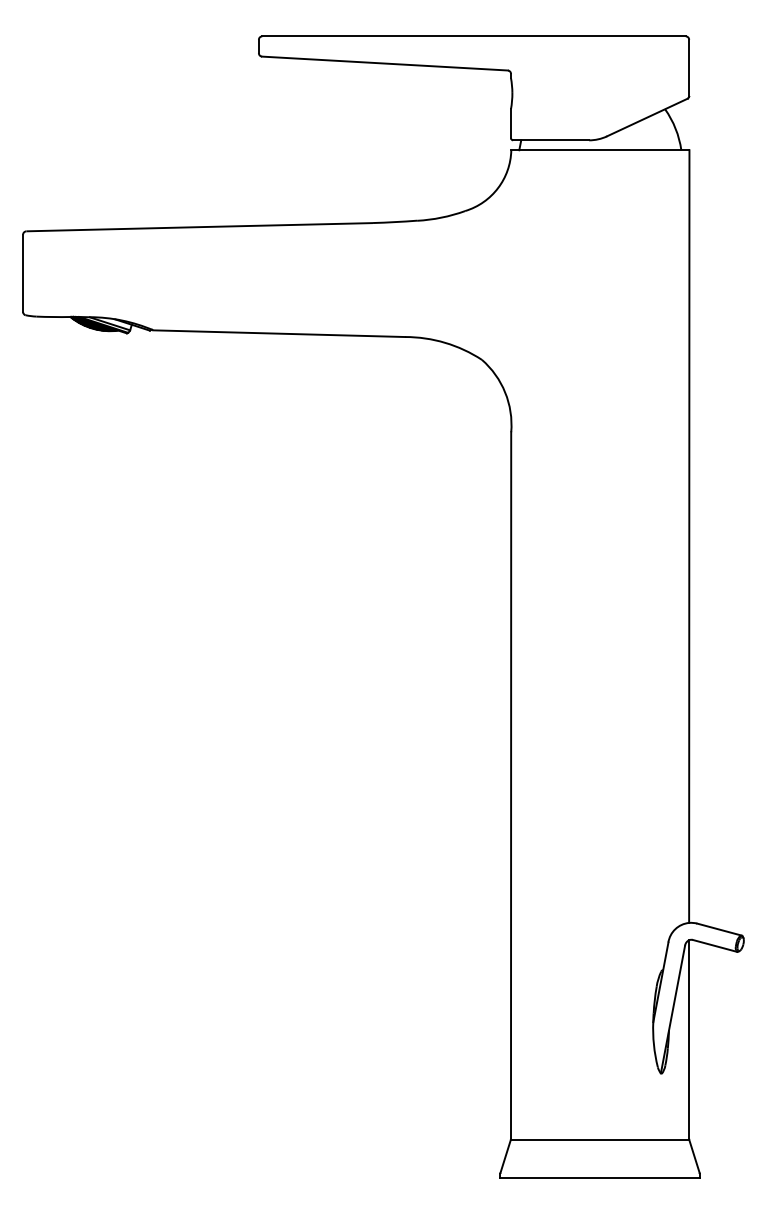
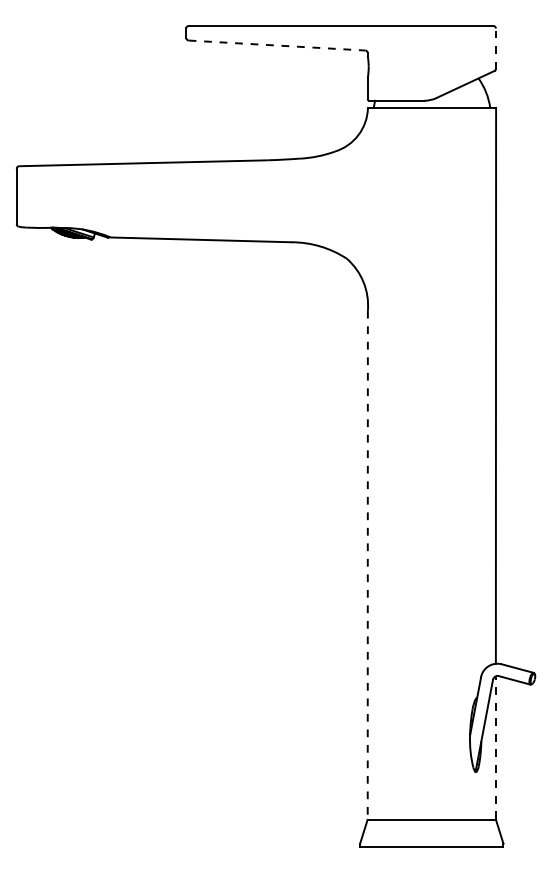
line: (385, 63) -> (277, 45), solid -> dashed
line: (689, 67) -> (496, 48), solid -> dashed
line: (511, 786) -> (368, 565), solid -> dashed
line: (689, 1039) -> (496, 747), solid -> dashed

